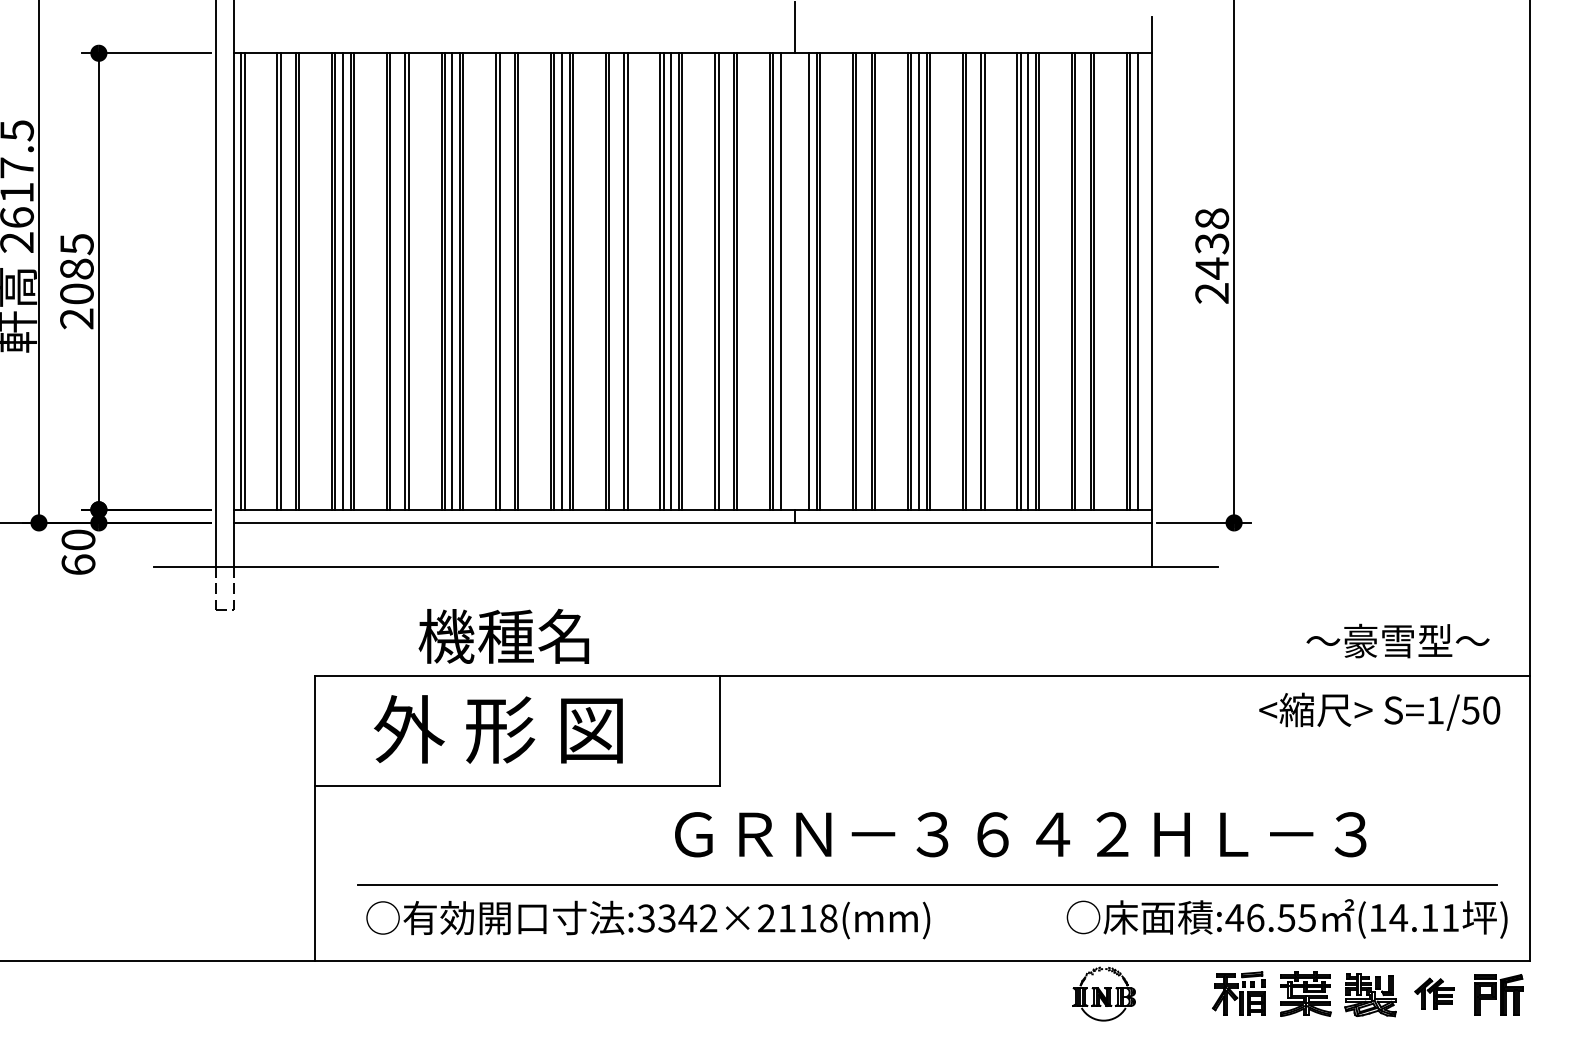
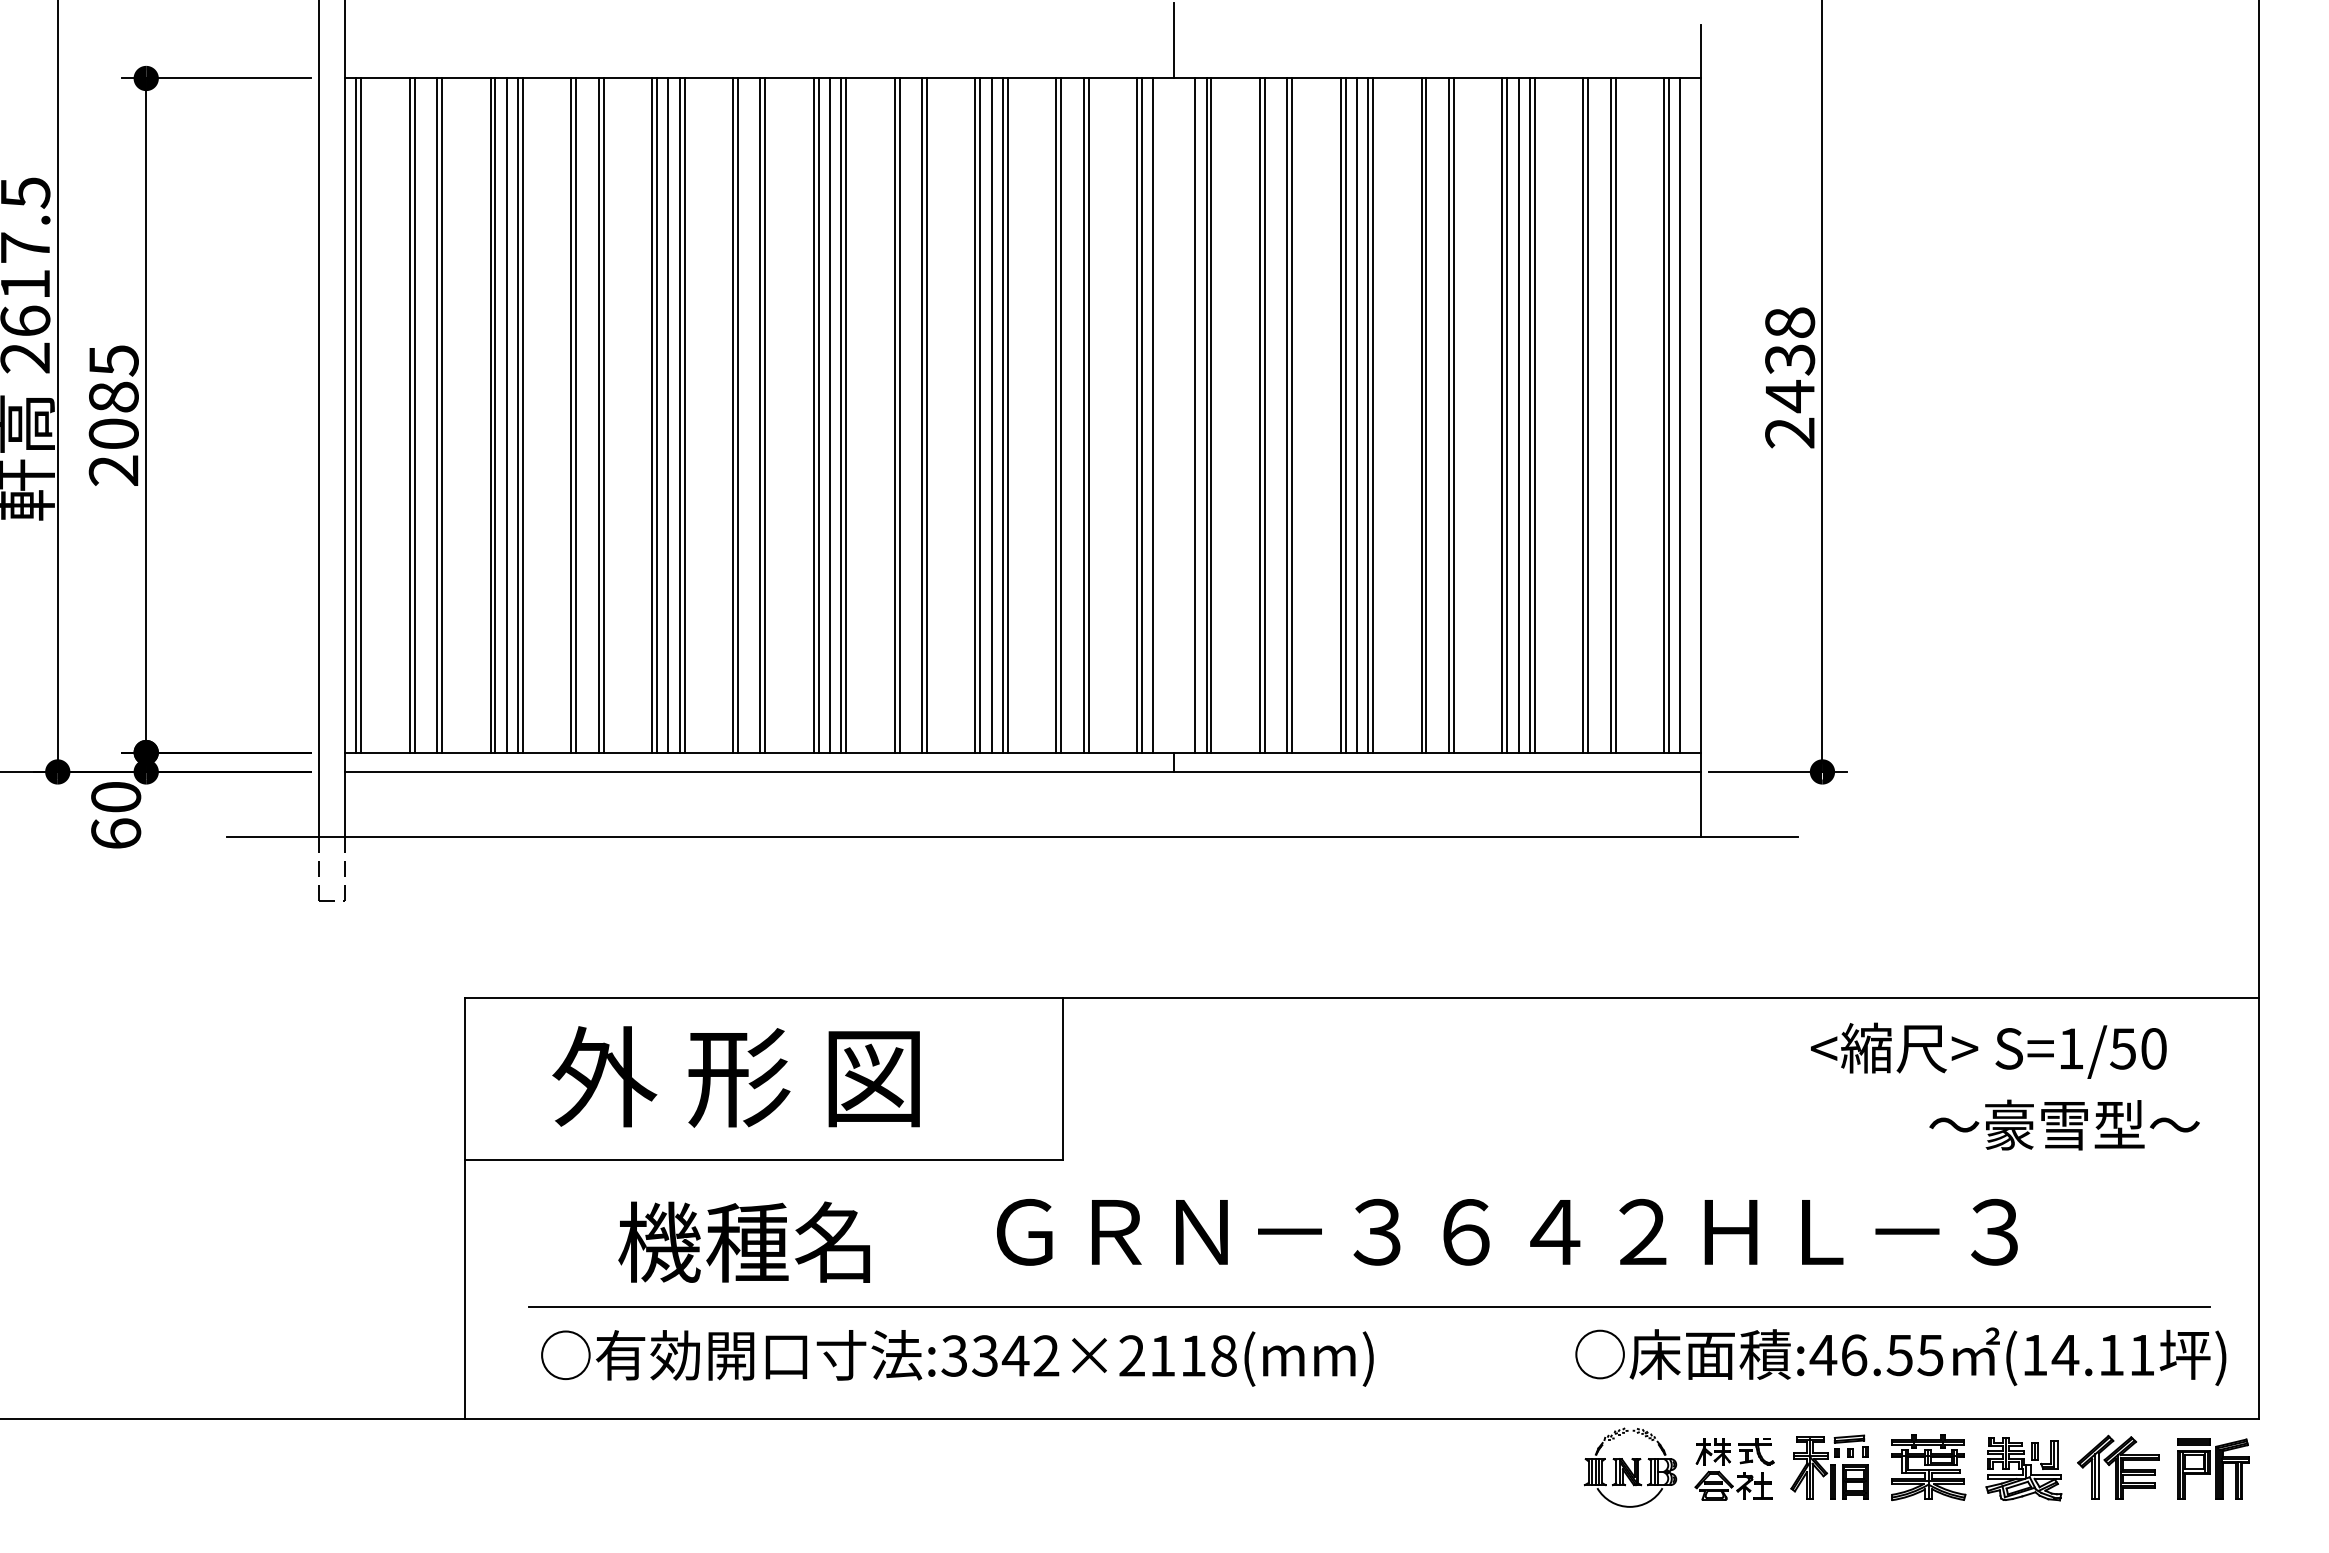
text: (503, 635) -> (743, 1240), moved
text: (1397, 640) -> (2063, 1124), moved
text: (1379, 711) -> (1988, 1050), moved
part: (1434, 993) -> (2118, 1466), size x1.43
part: (1174, 994) -> (1734, 1468), added

